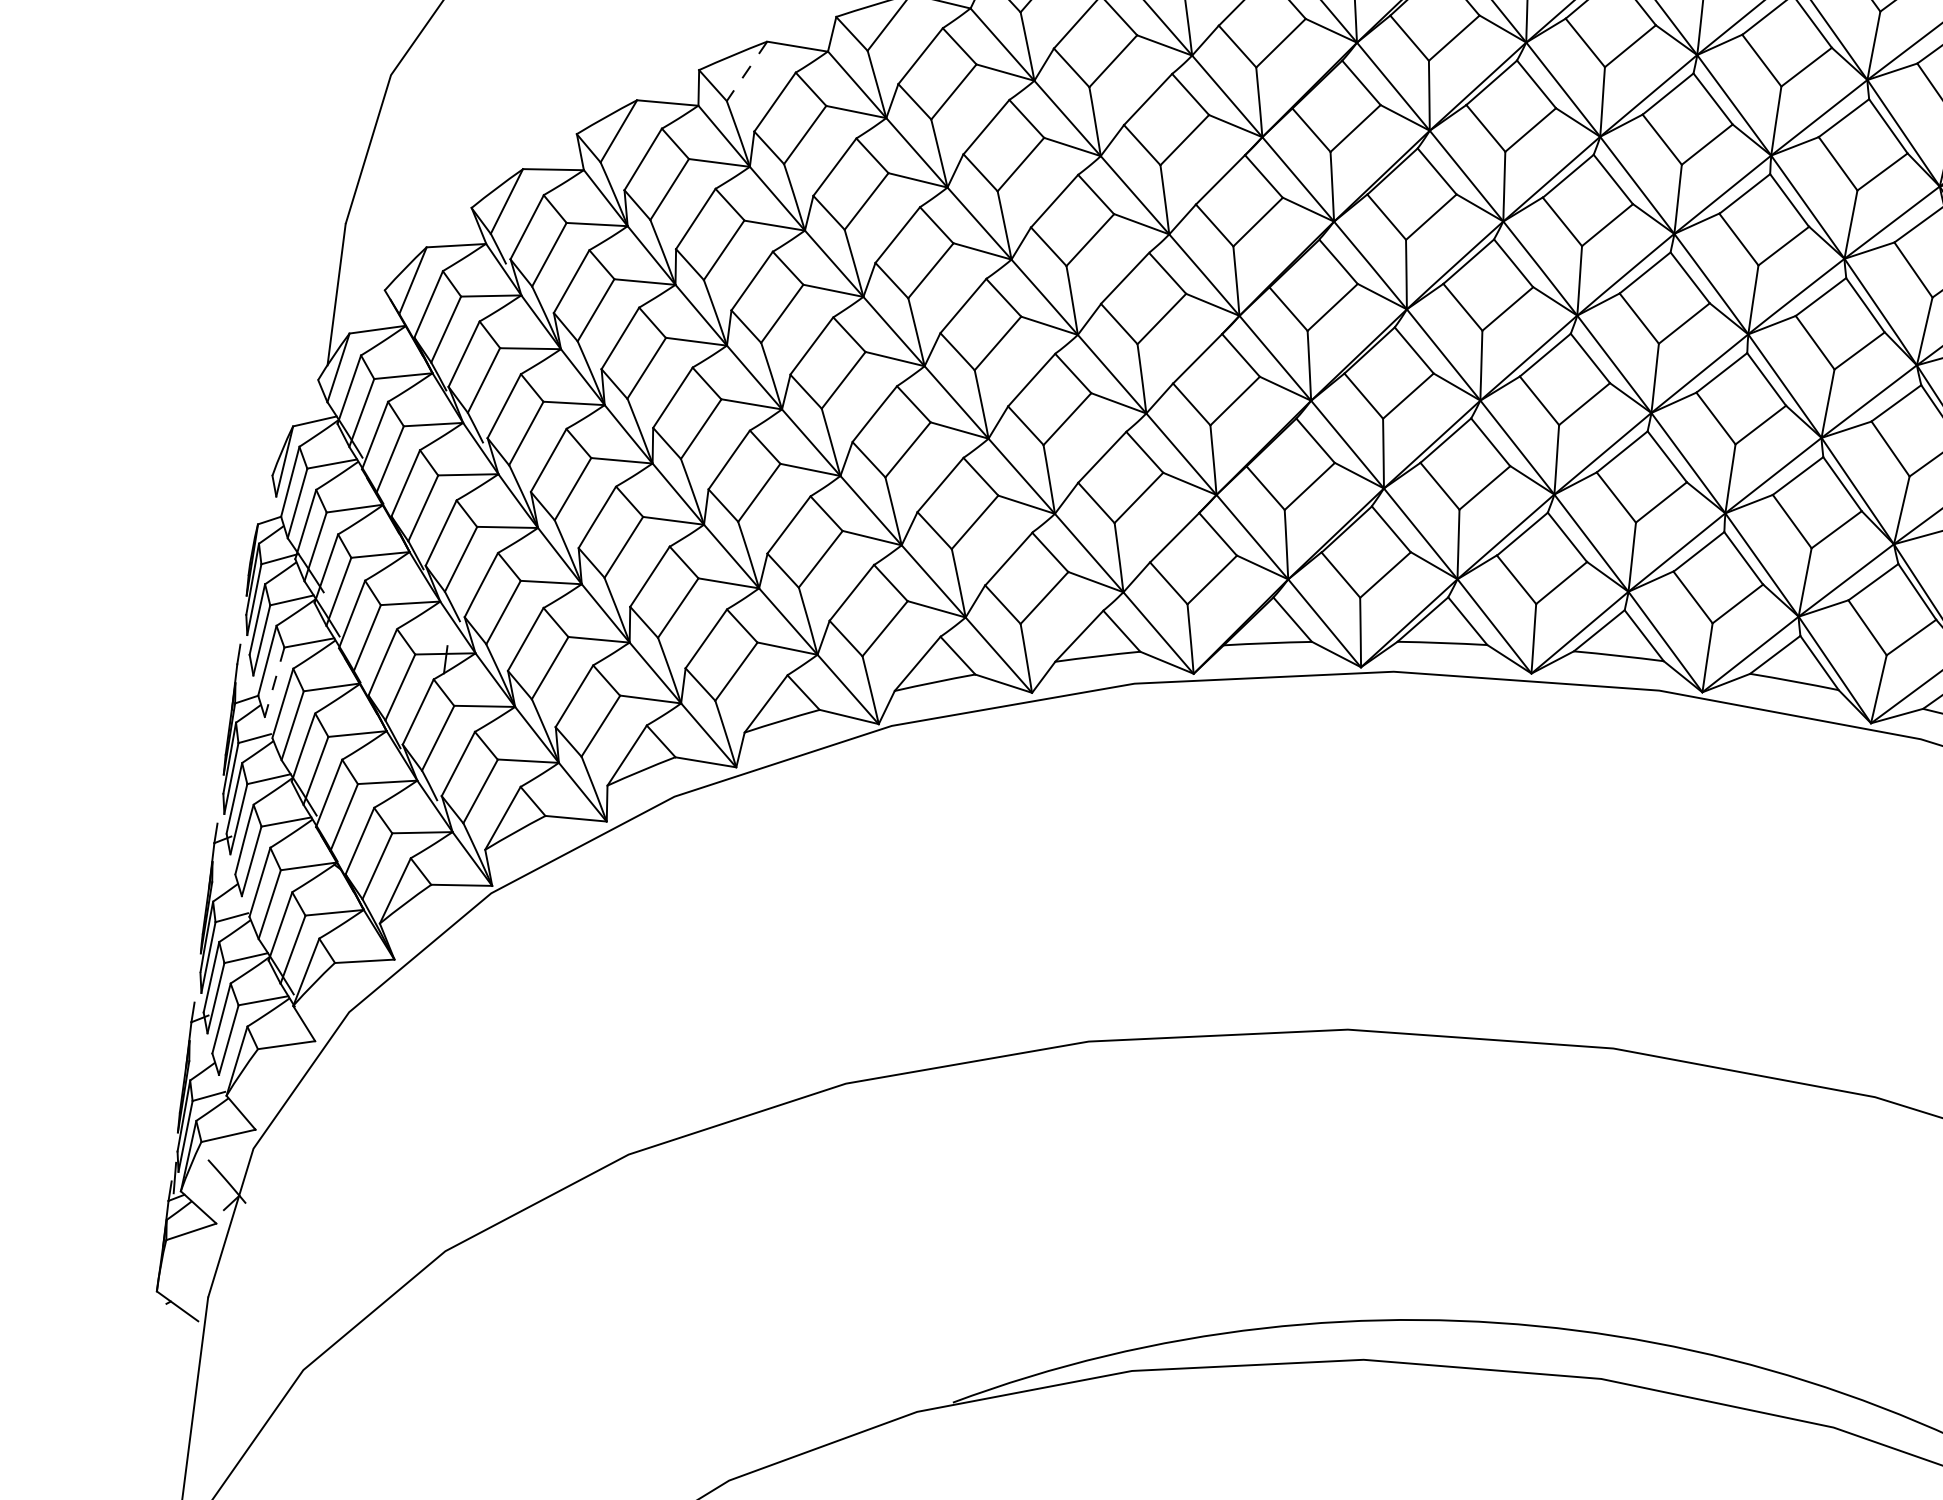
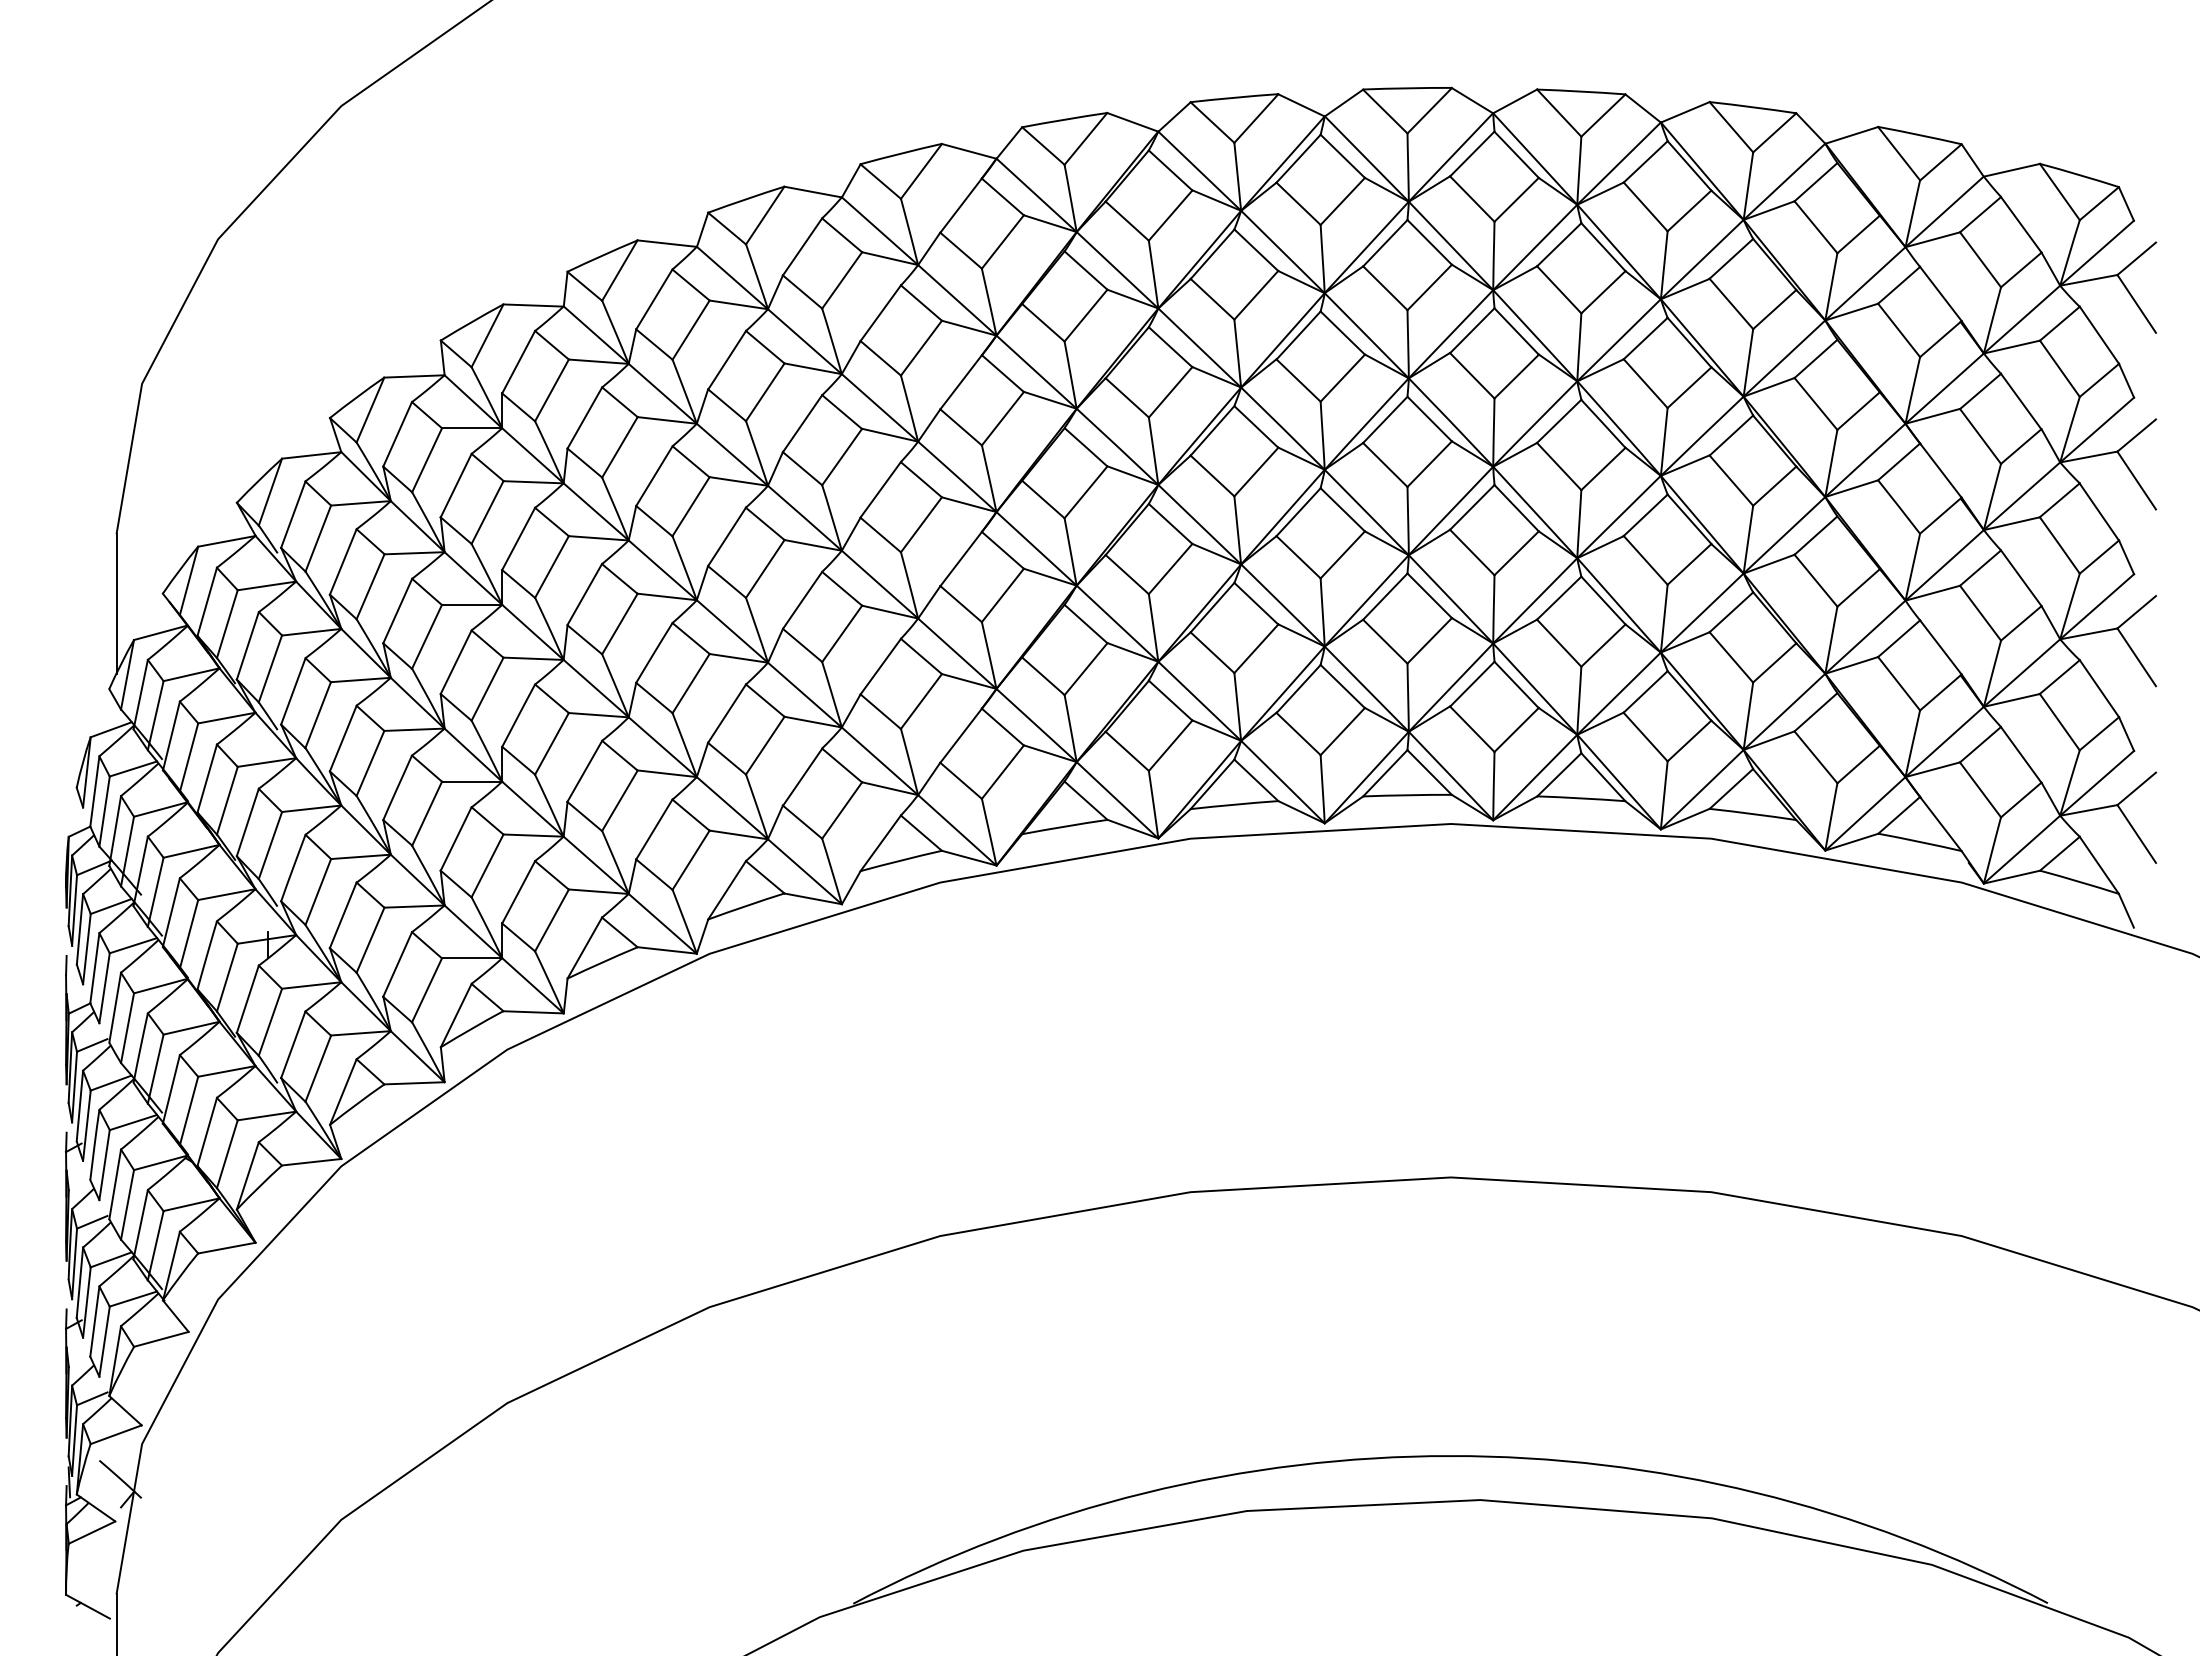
line: (746, 72) -> (487, 336), dashed -> solid
line: (274, 682) -> (104, 988), dashed -> solid

